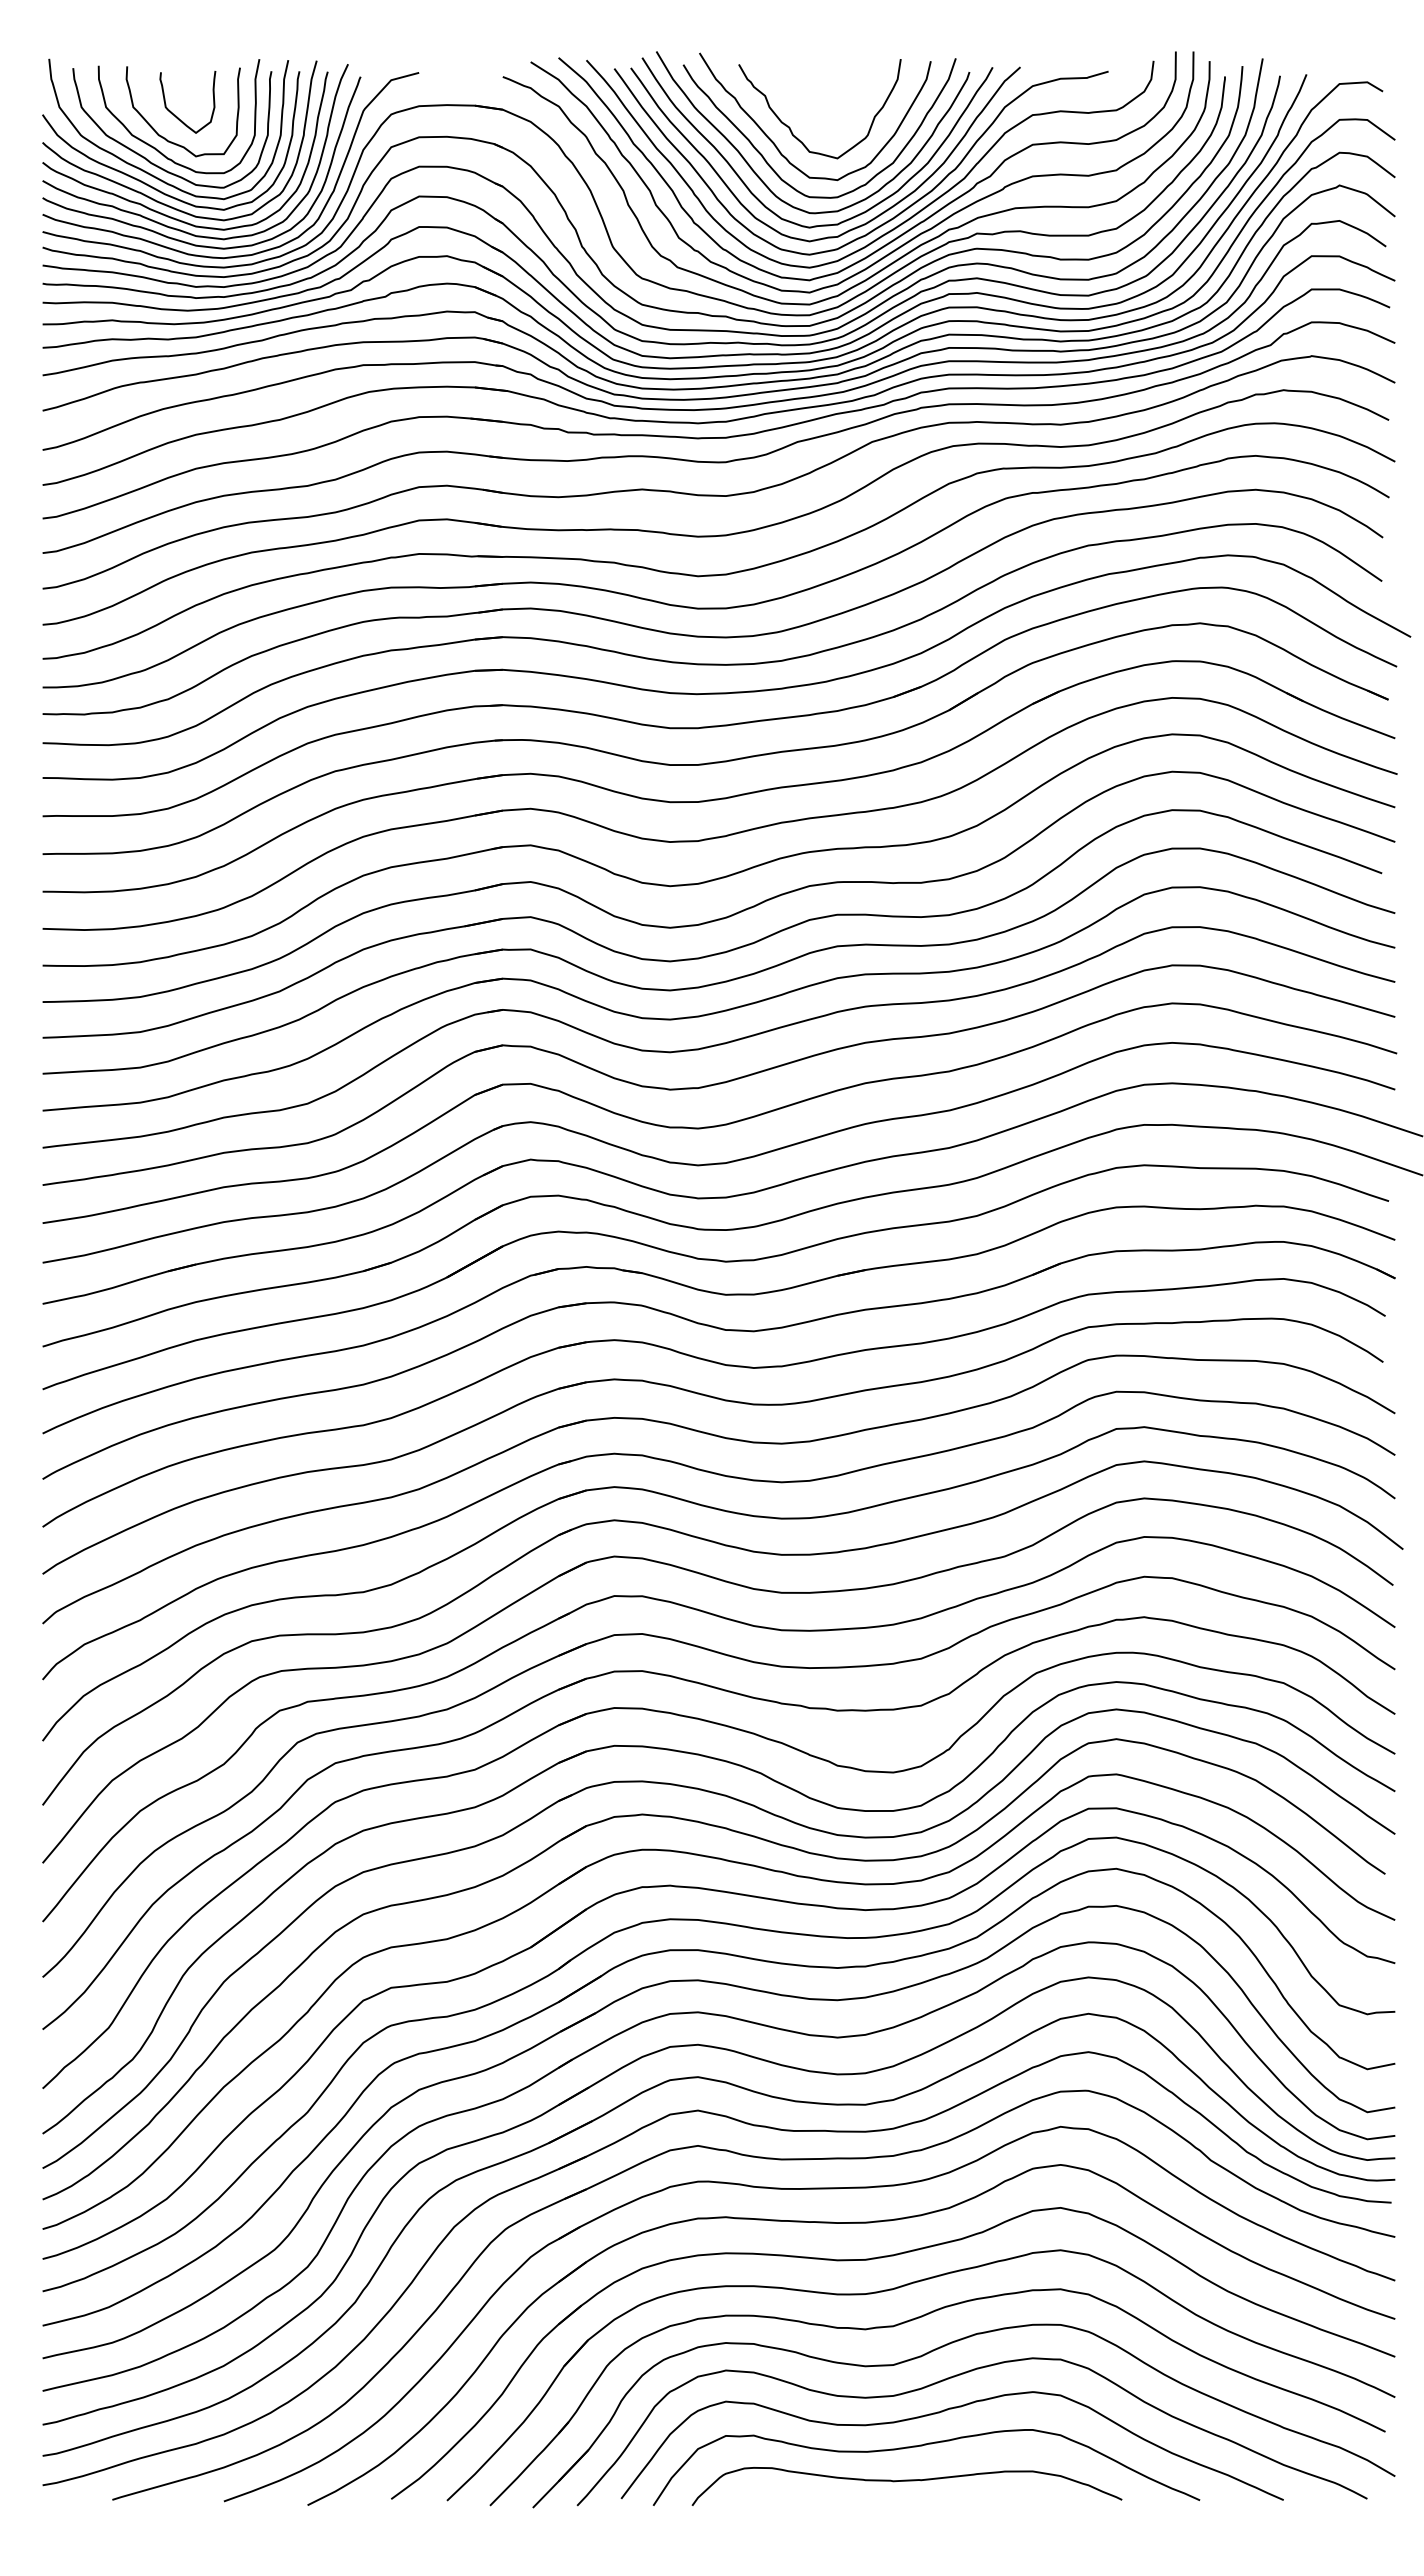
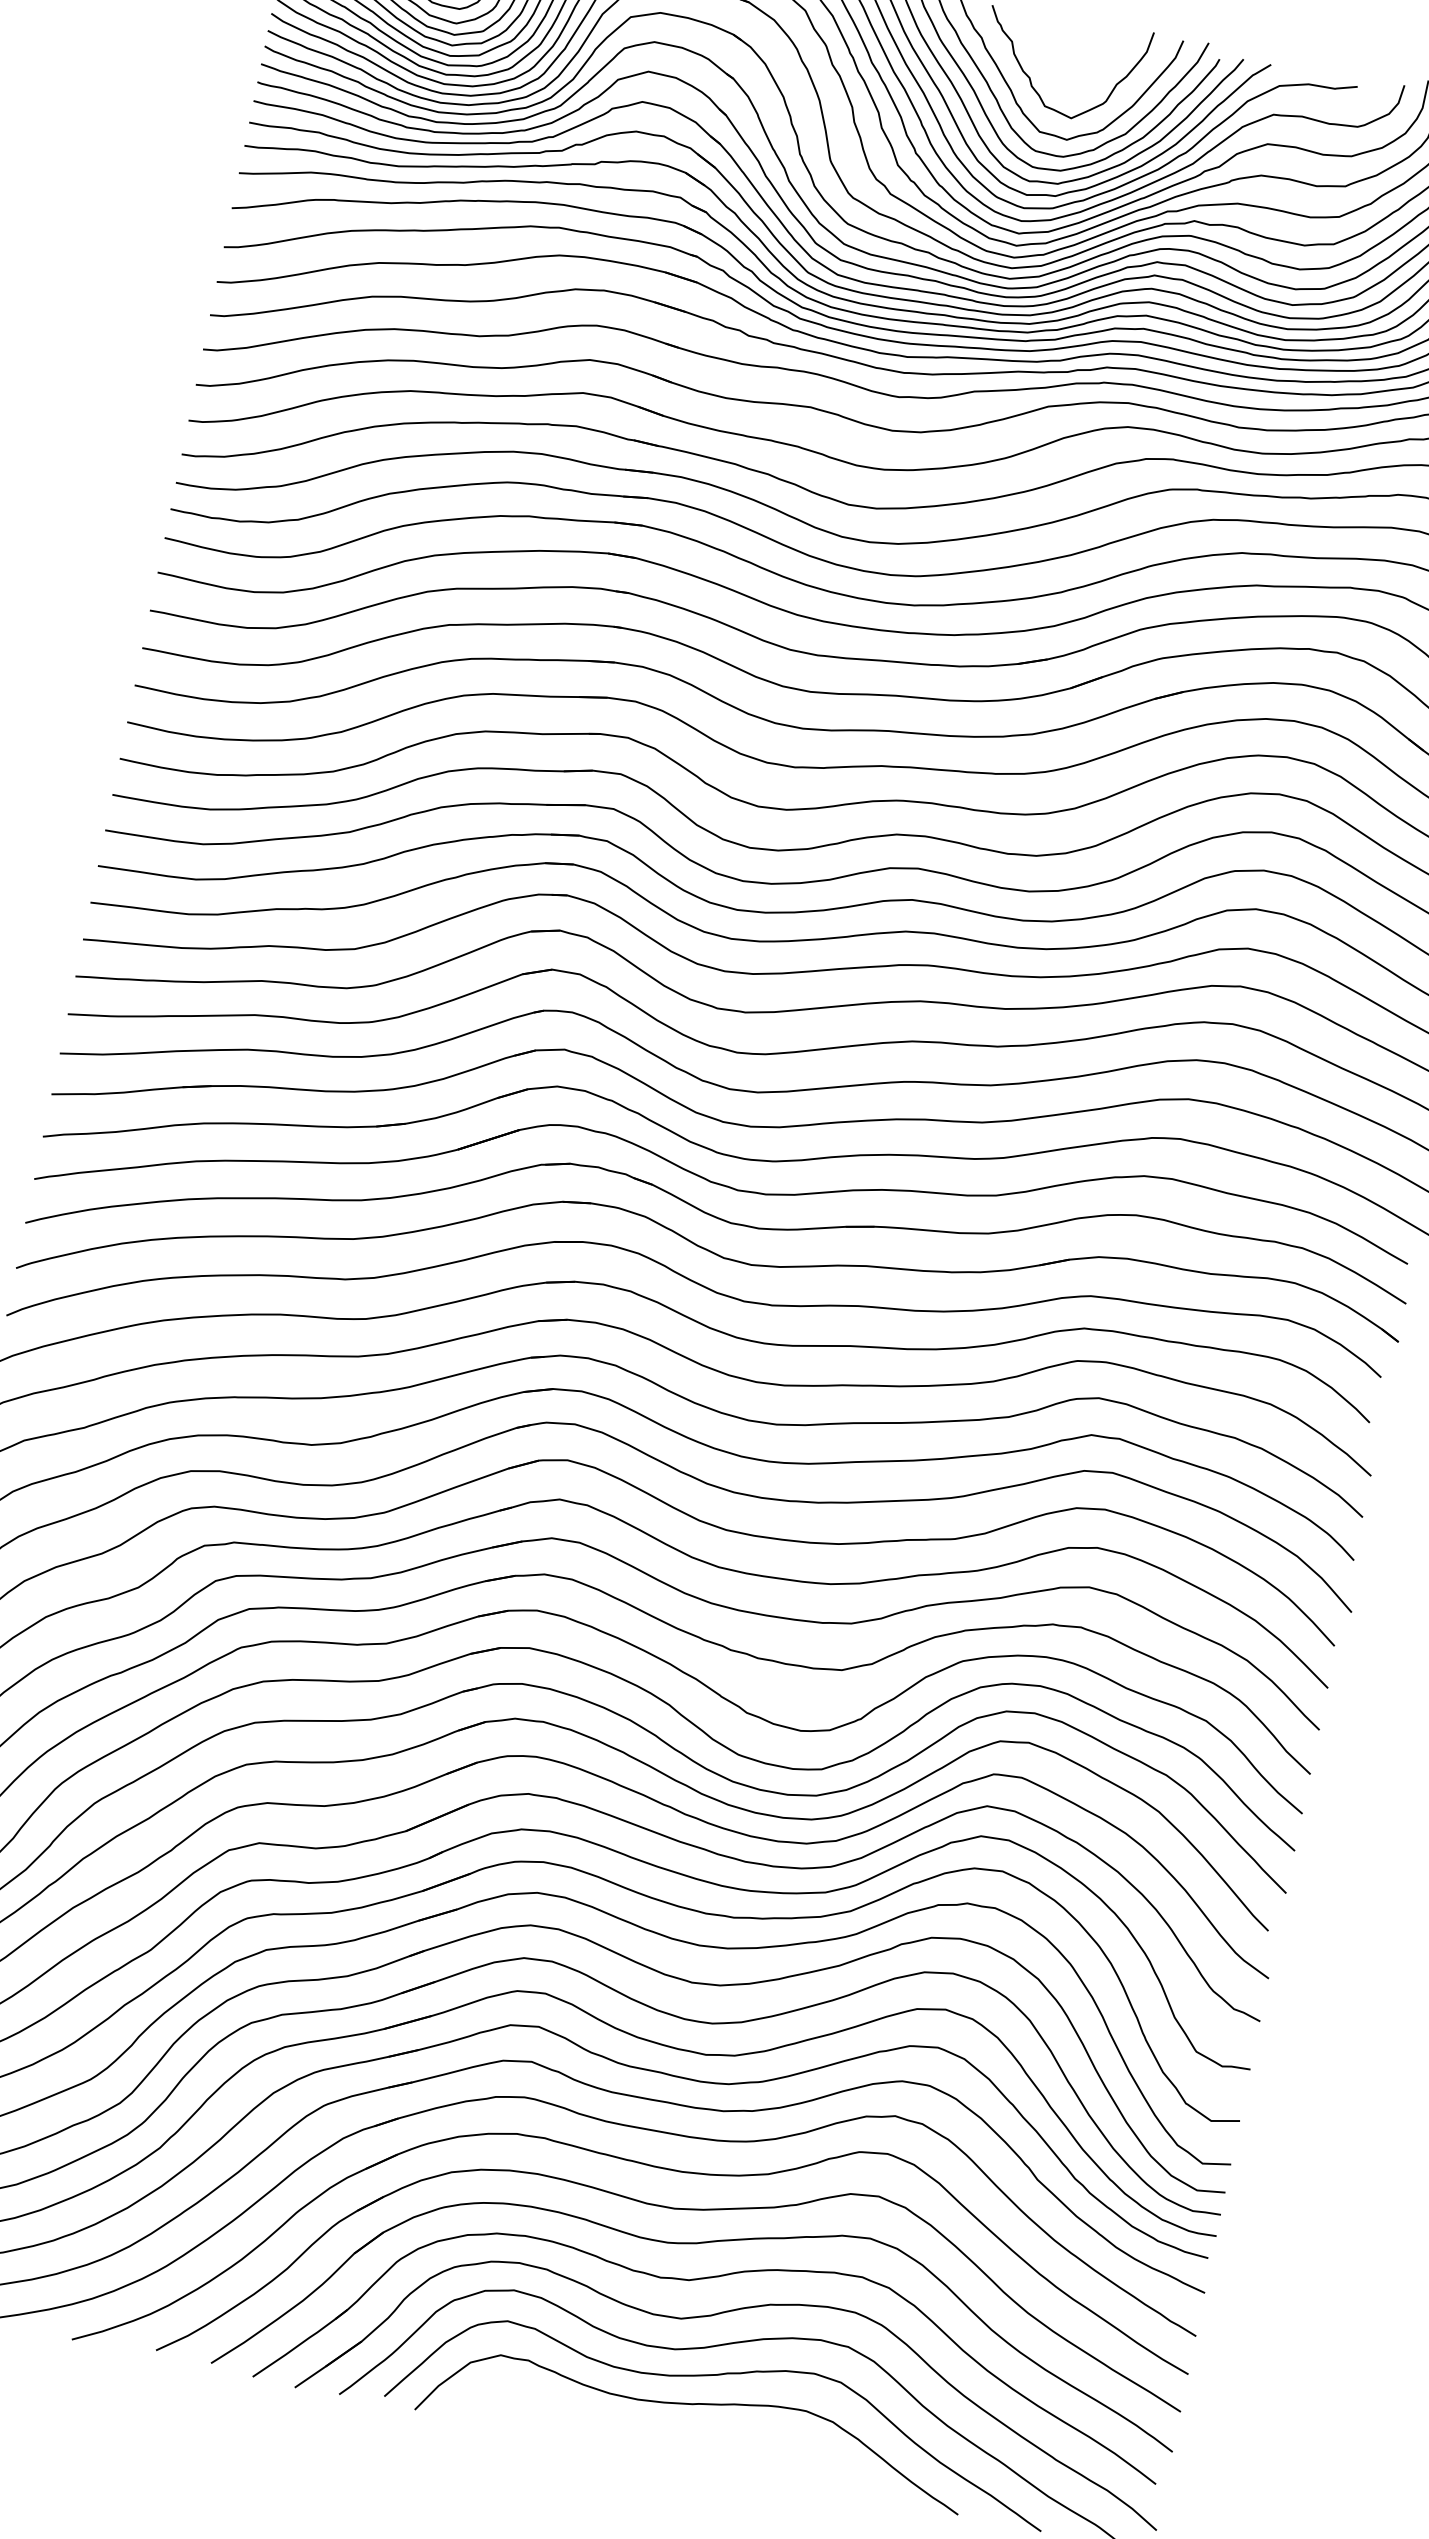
curve: (906, 2481) -> (670, 2436), removed

